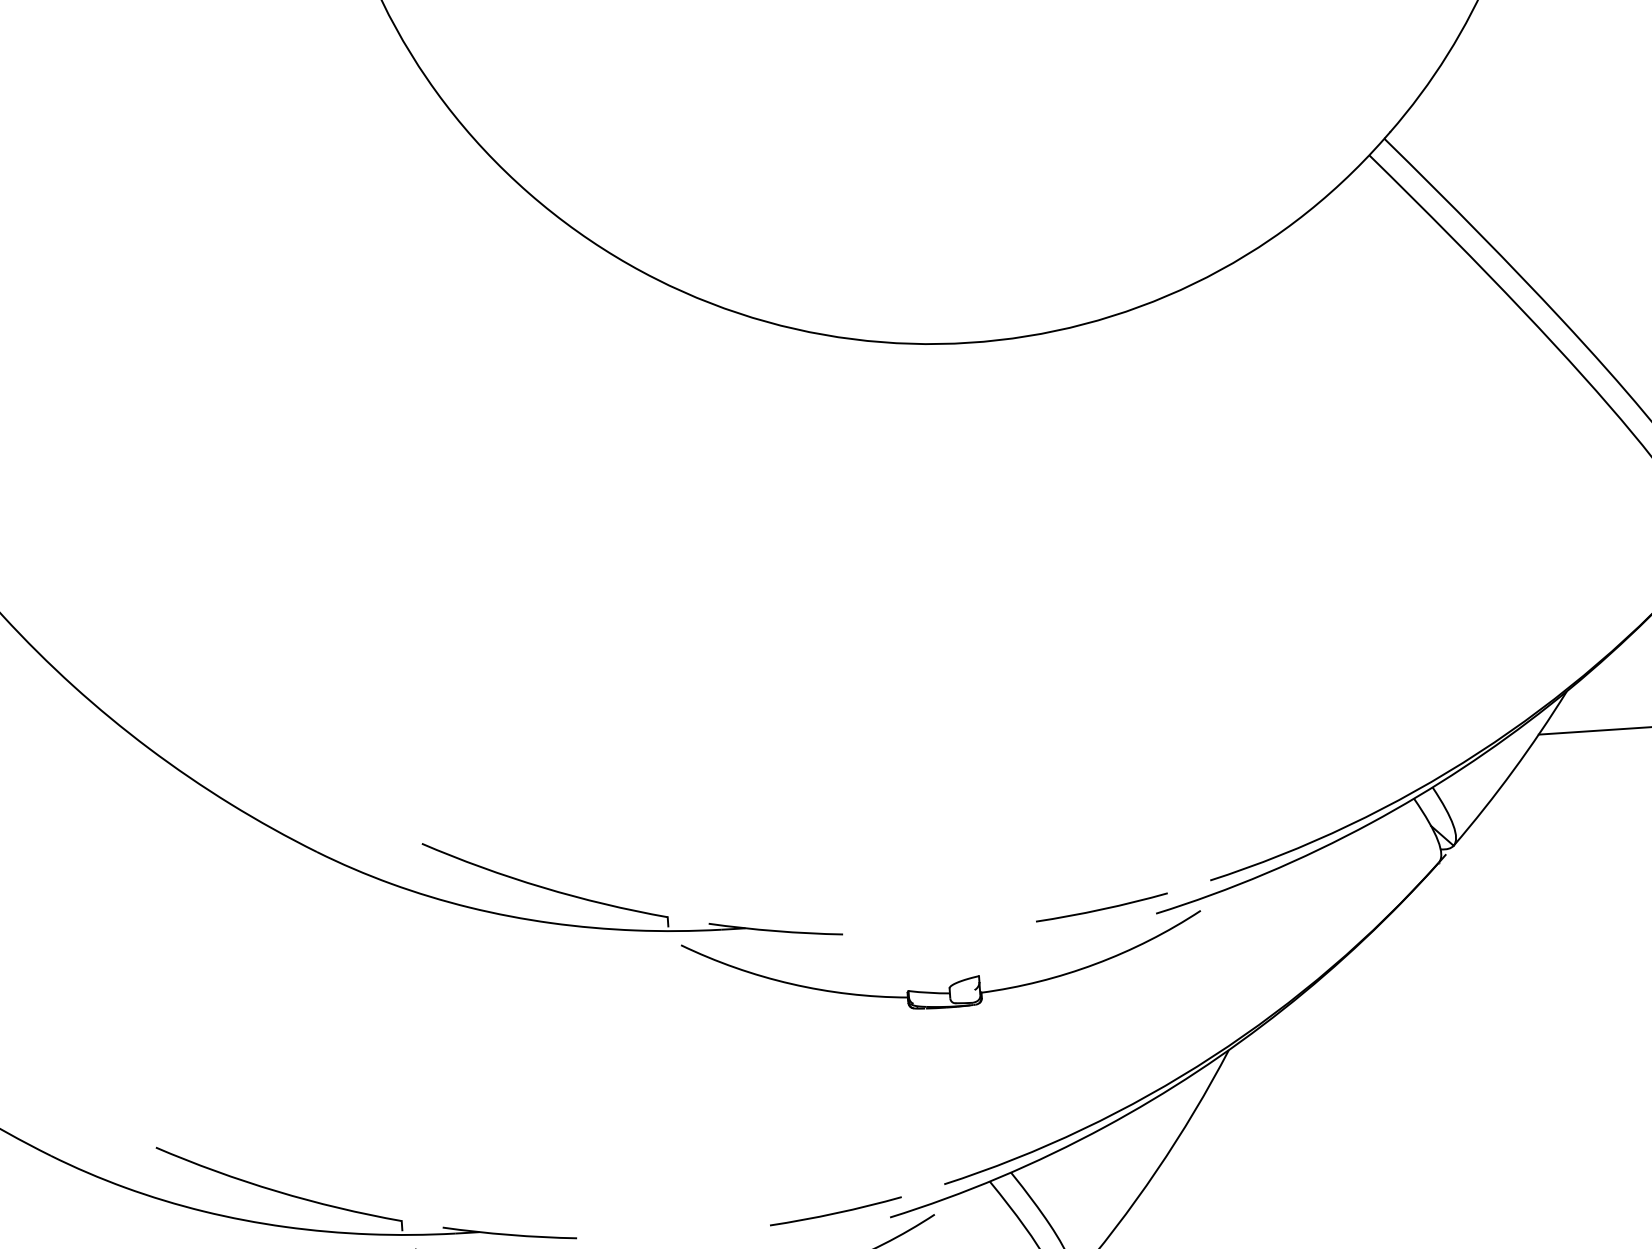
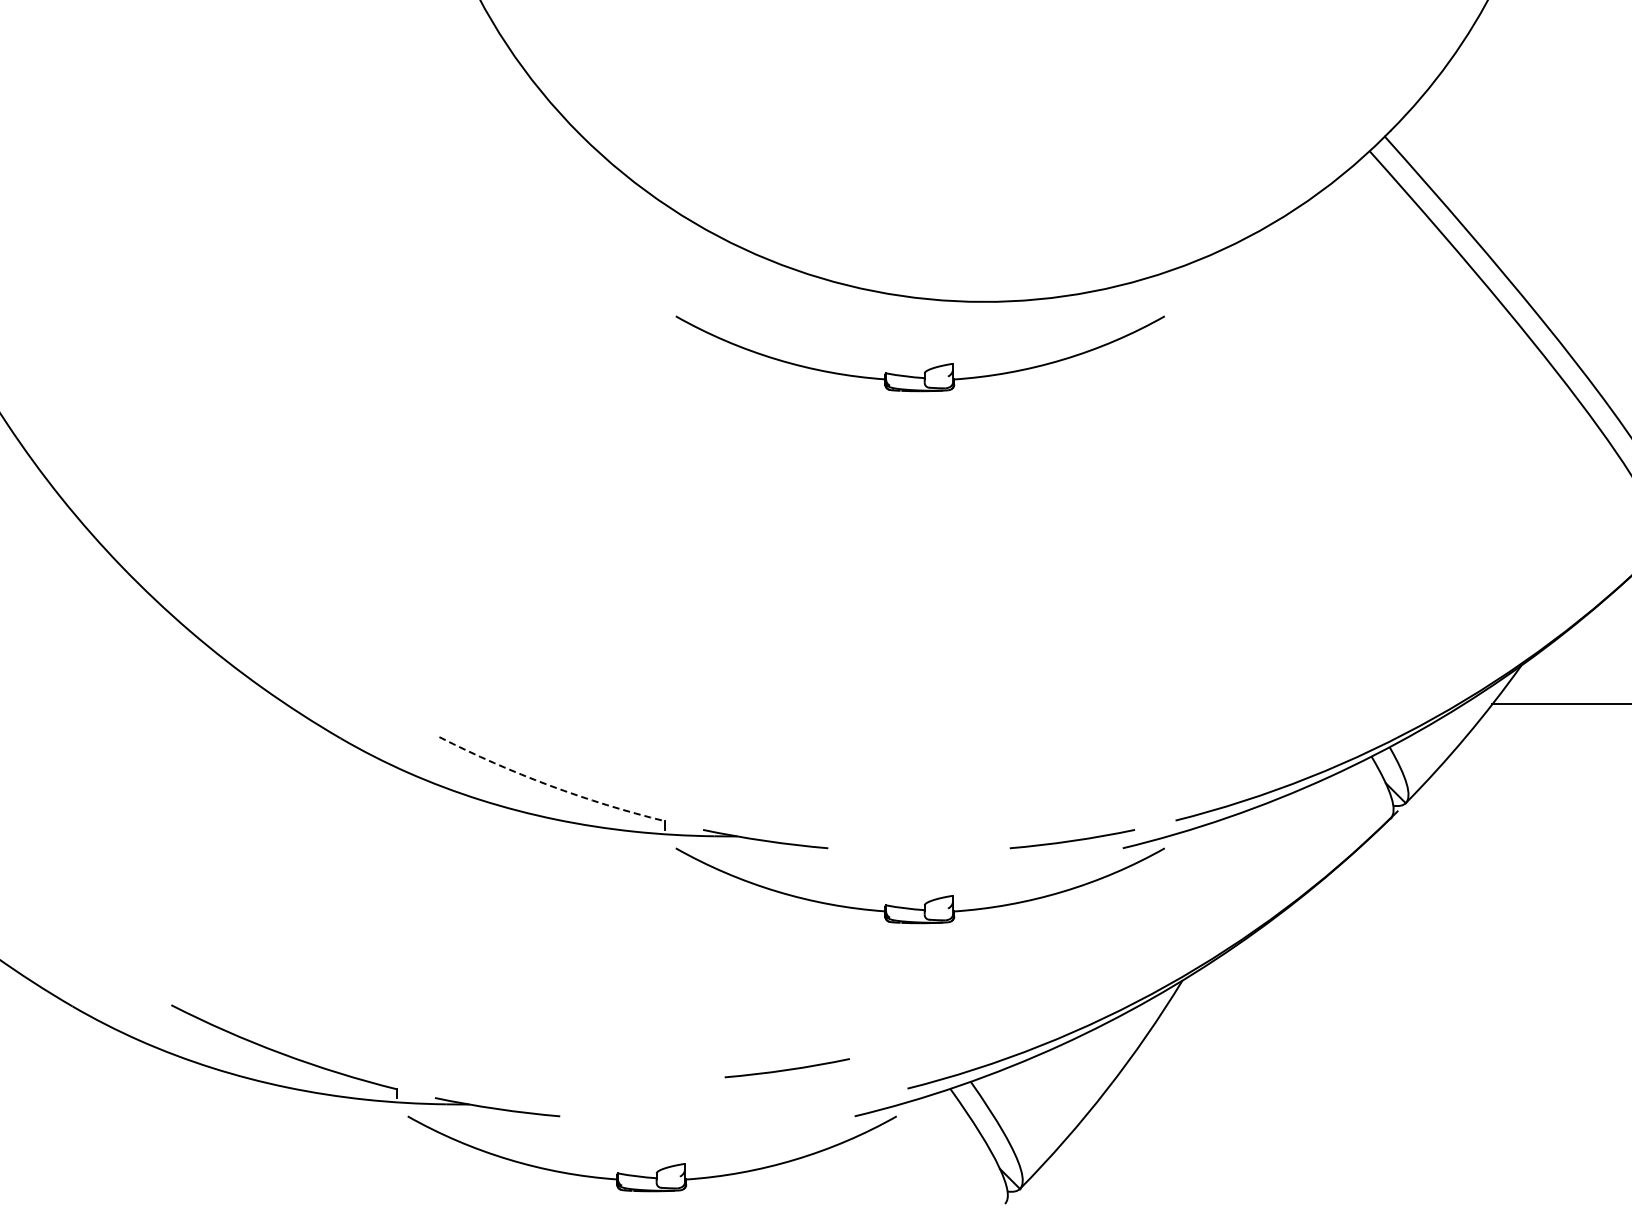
part: (914, 418) -> (927, 369), added
arc: (542, 887) -> (549, 785), solid -> dashed
arc: (835, 1212) -> (786, 1069), moved

